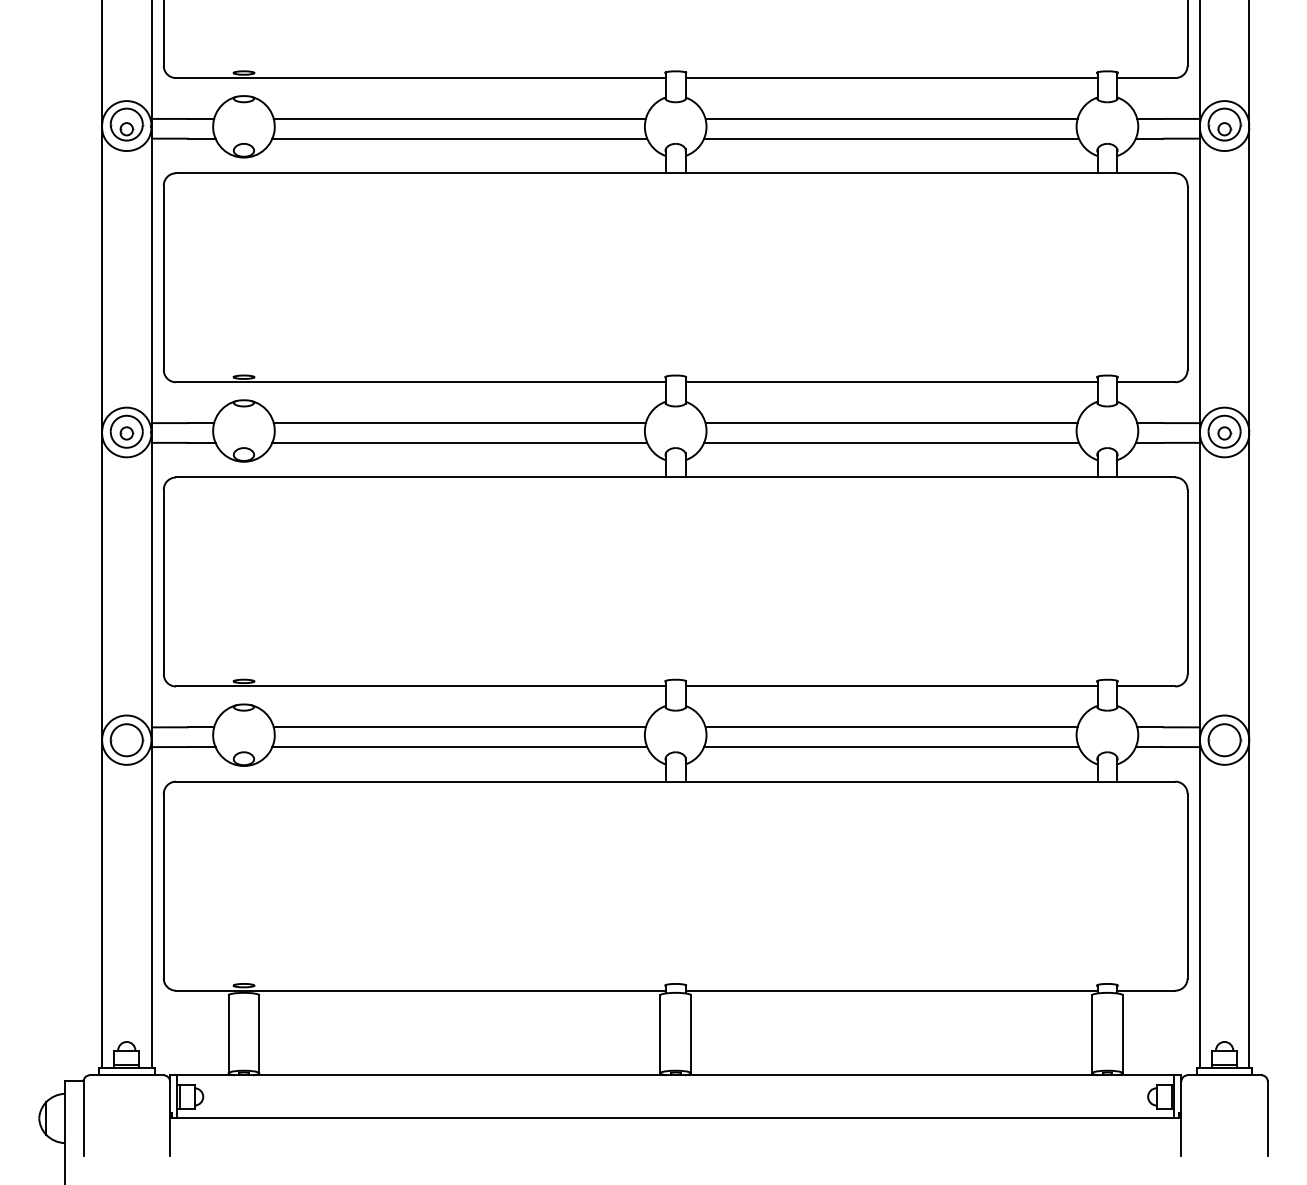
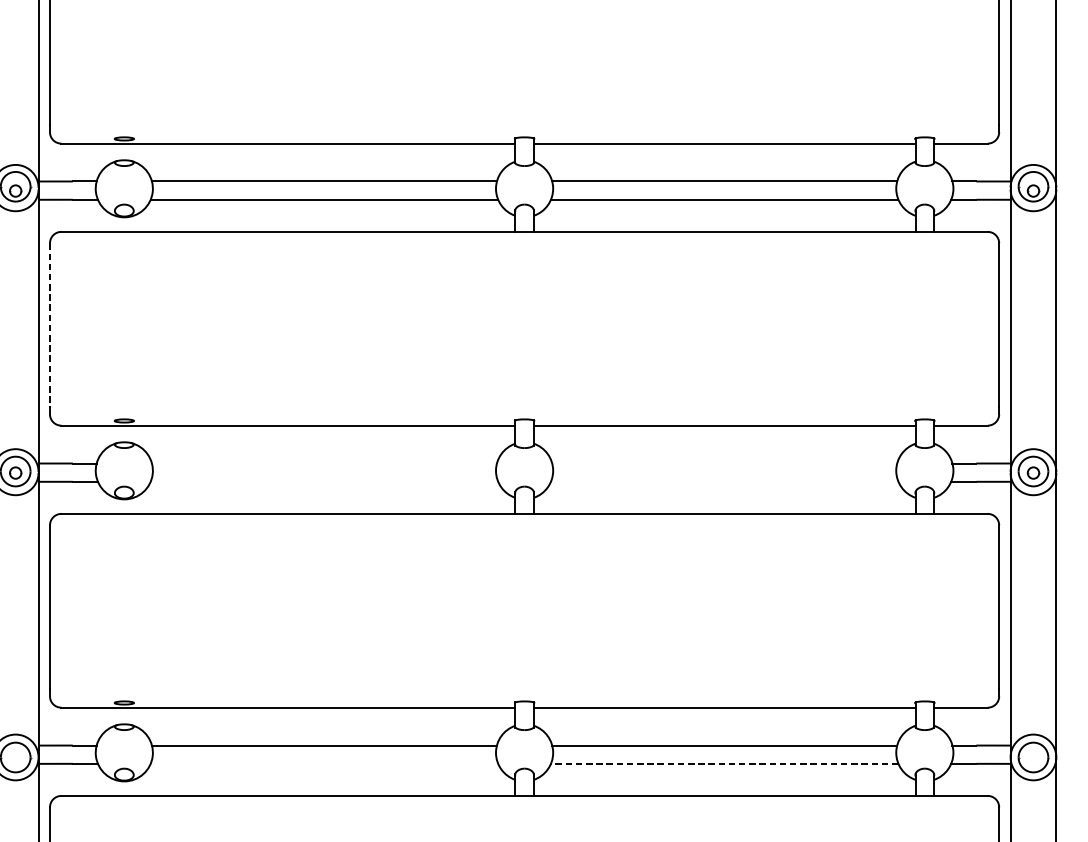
line: (163, 274) -> (49, 325), solid -> dashed
line: (459, 423) -> (324, 463), removed
line: (891, 423) -> (724, 463), removed
line: (459, 442) -> (324, 481), removed
line: (891, 442) -> (724, 481), removed
line: (459, 747) -> (324, 764), removed
line: (891, 747) -> (724, 764), solid -> dashed

